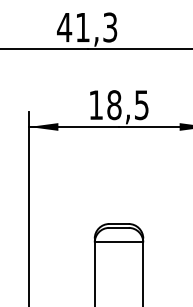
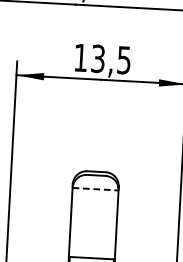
text: (114, 105) -> (98, 59), 18,5 -> 13,5
line: (119, 242) -> (96, 189), solid -> dashed

